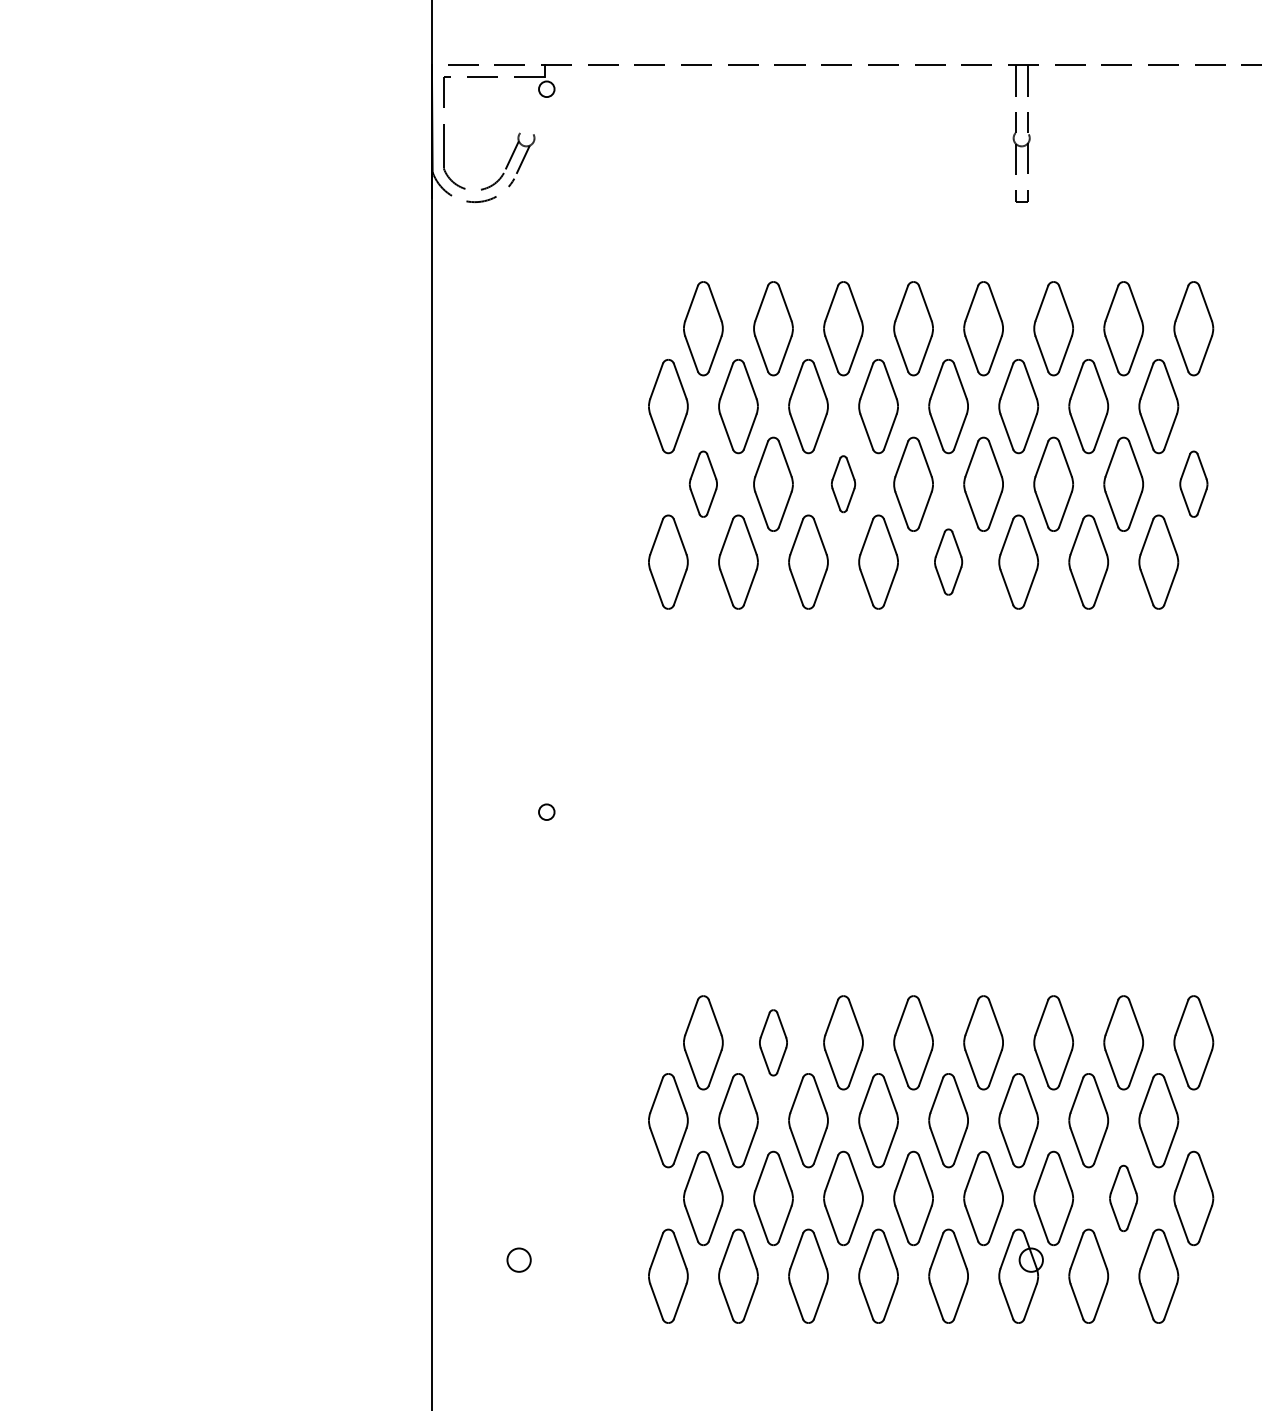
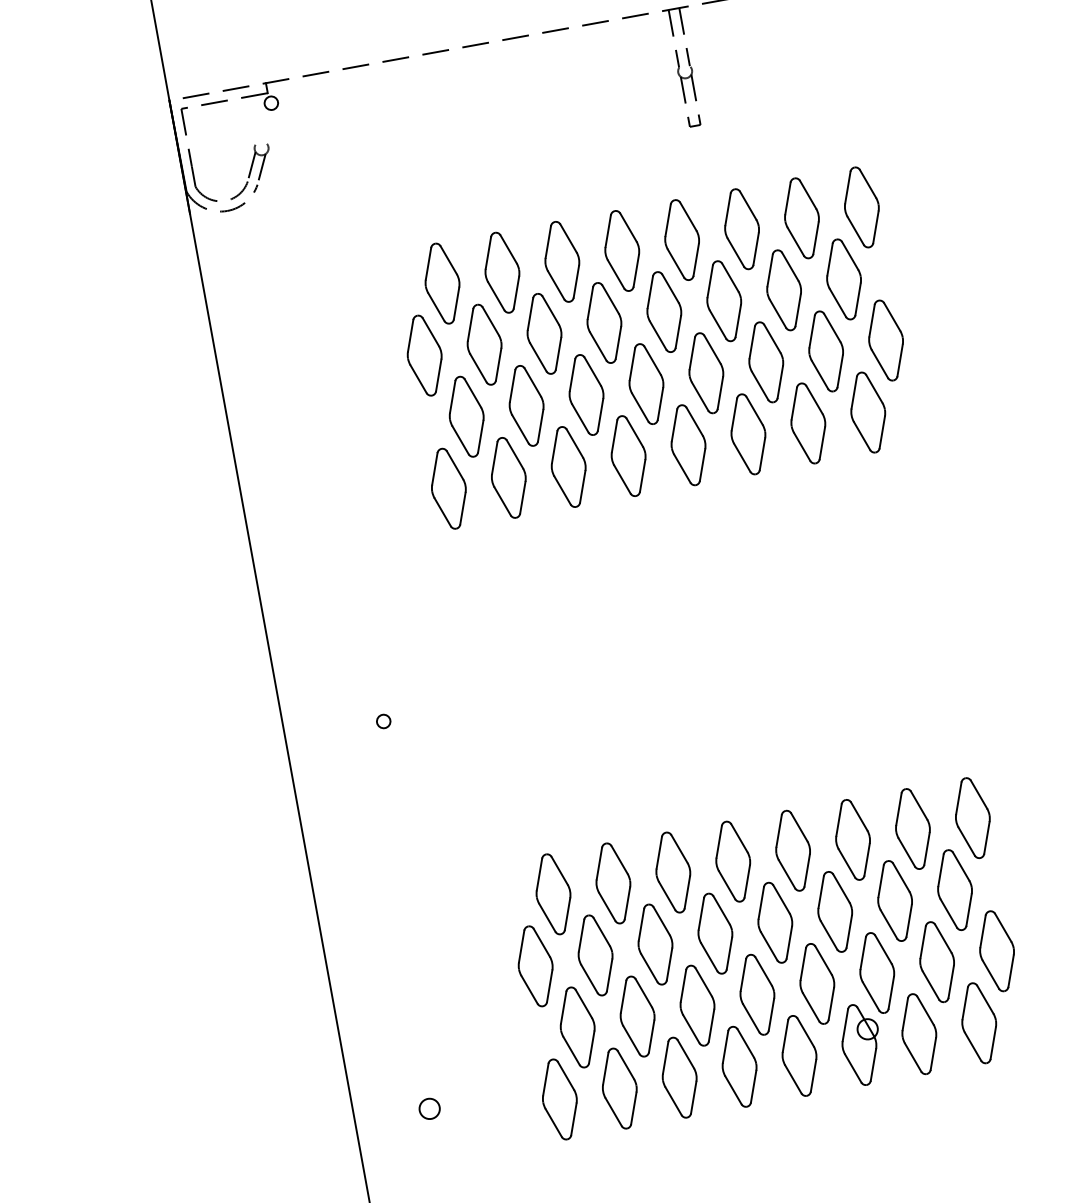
part: (703, 483) -> (466, 416), size x1.43
part: (843, 483) -> (586, 394), size x1.67
part: (1193, 483) -> (885, 339), size x1.43
part: (948, 561) -> (688, 444), size x1.43
part: (773, 1042) -> (613, 883), size x1.43
part: (1123, 1198) -> (936, 962), size x1.43

